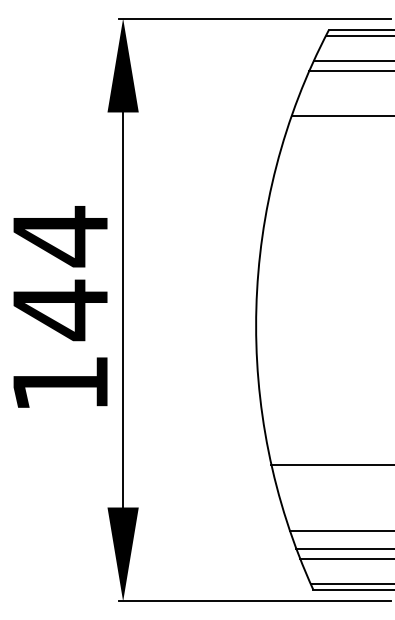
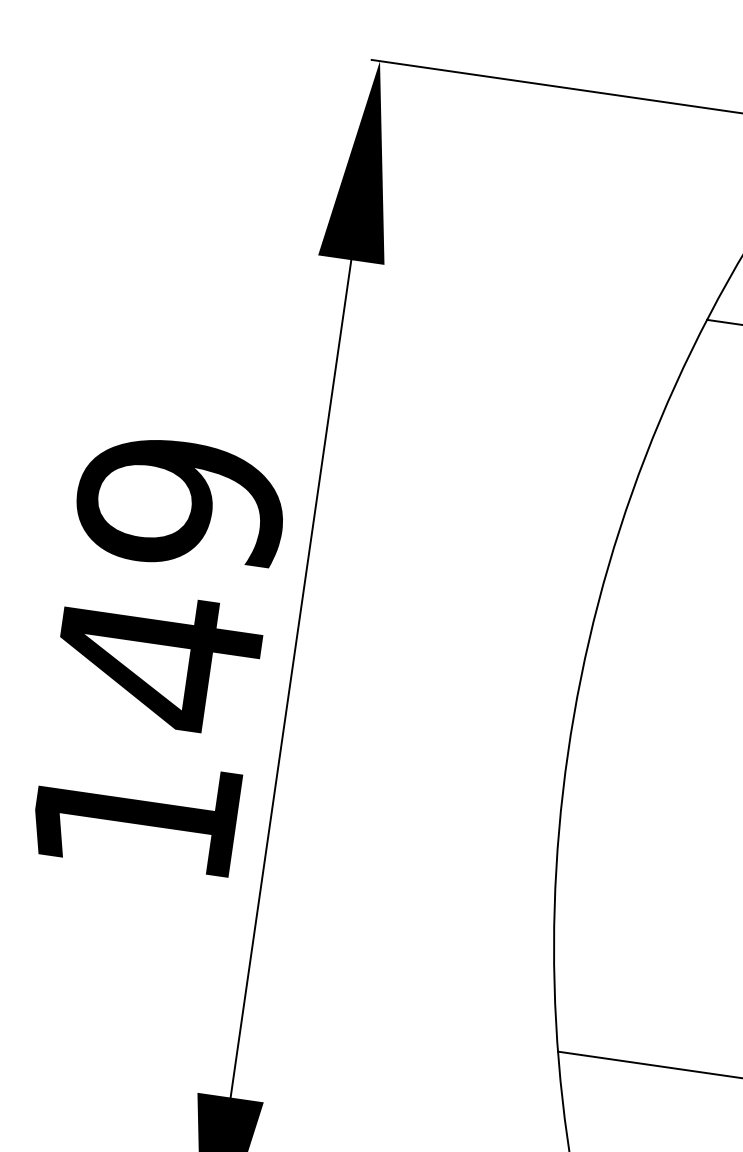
text: (60, 236) -> (180, 503), 144 -> 149

